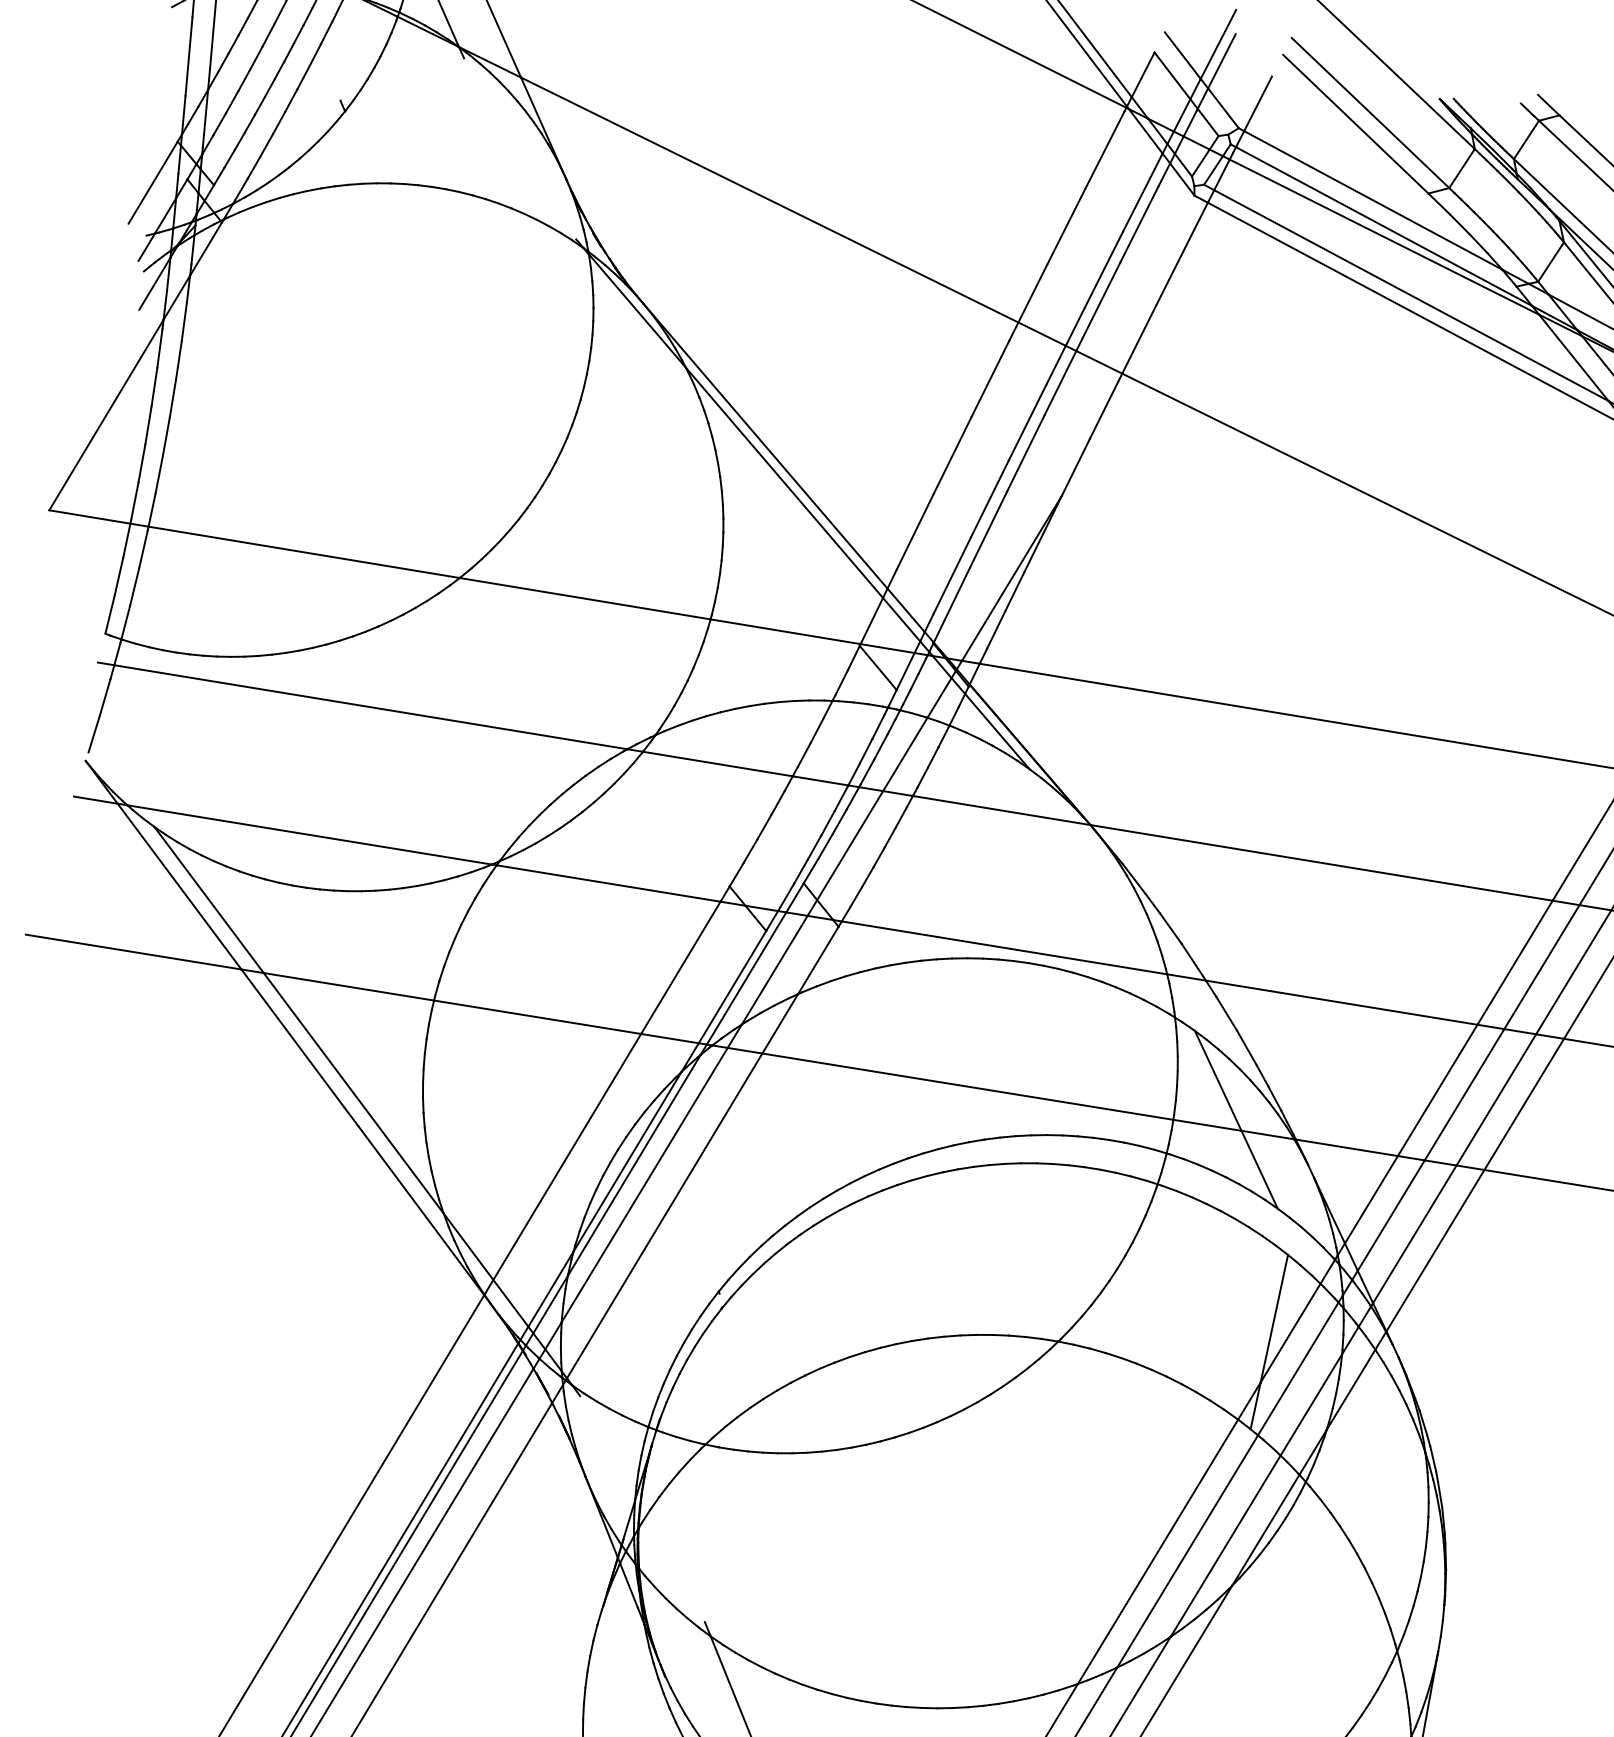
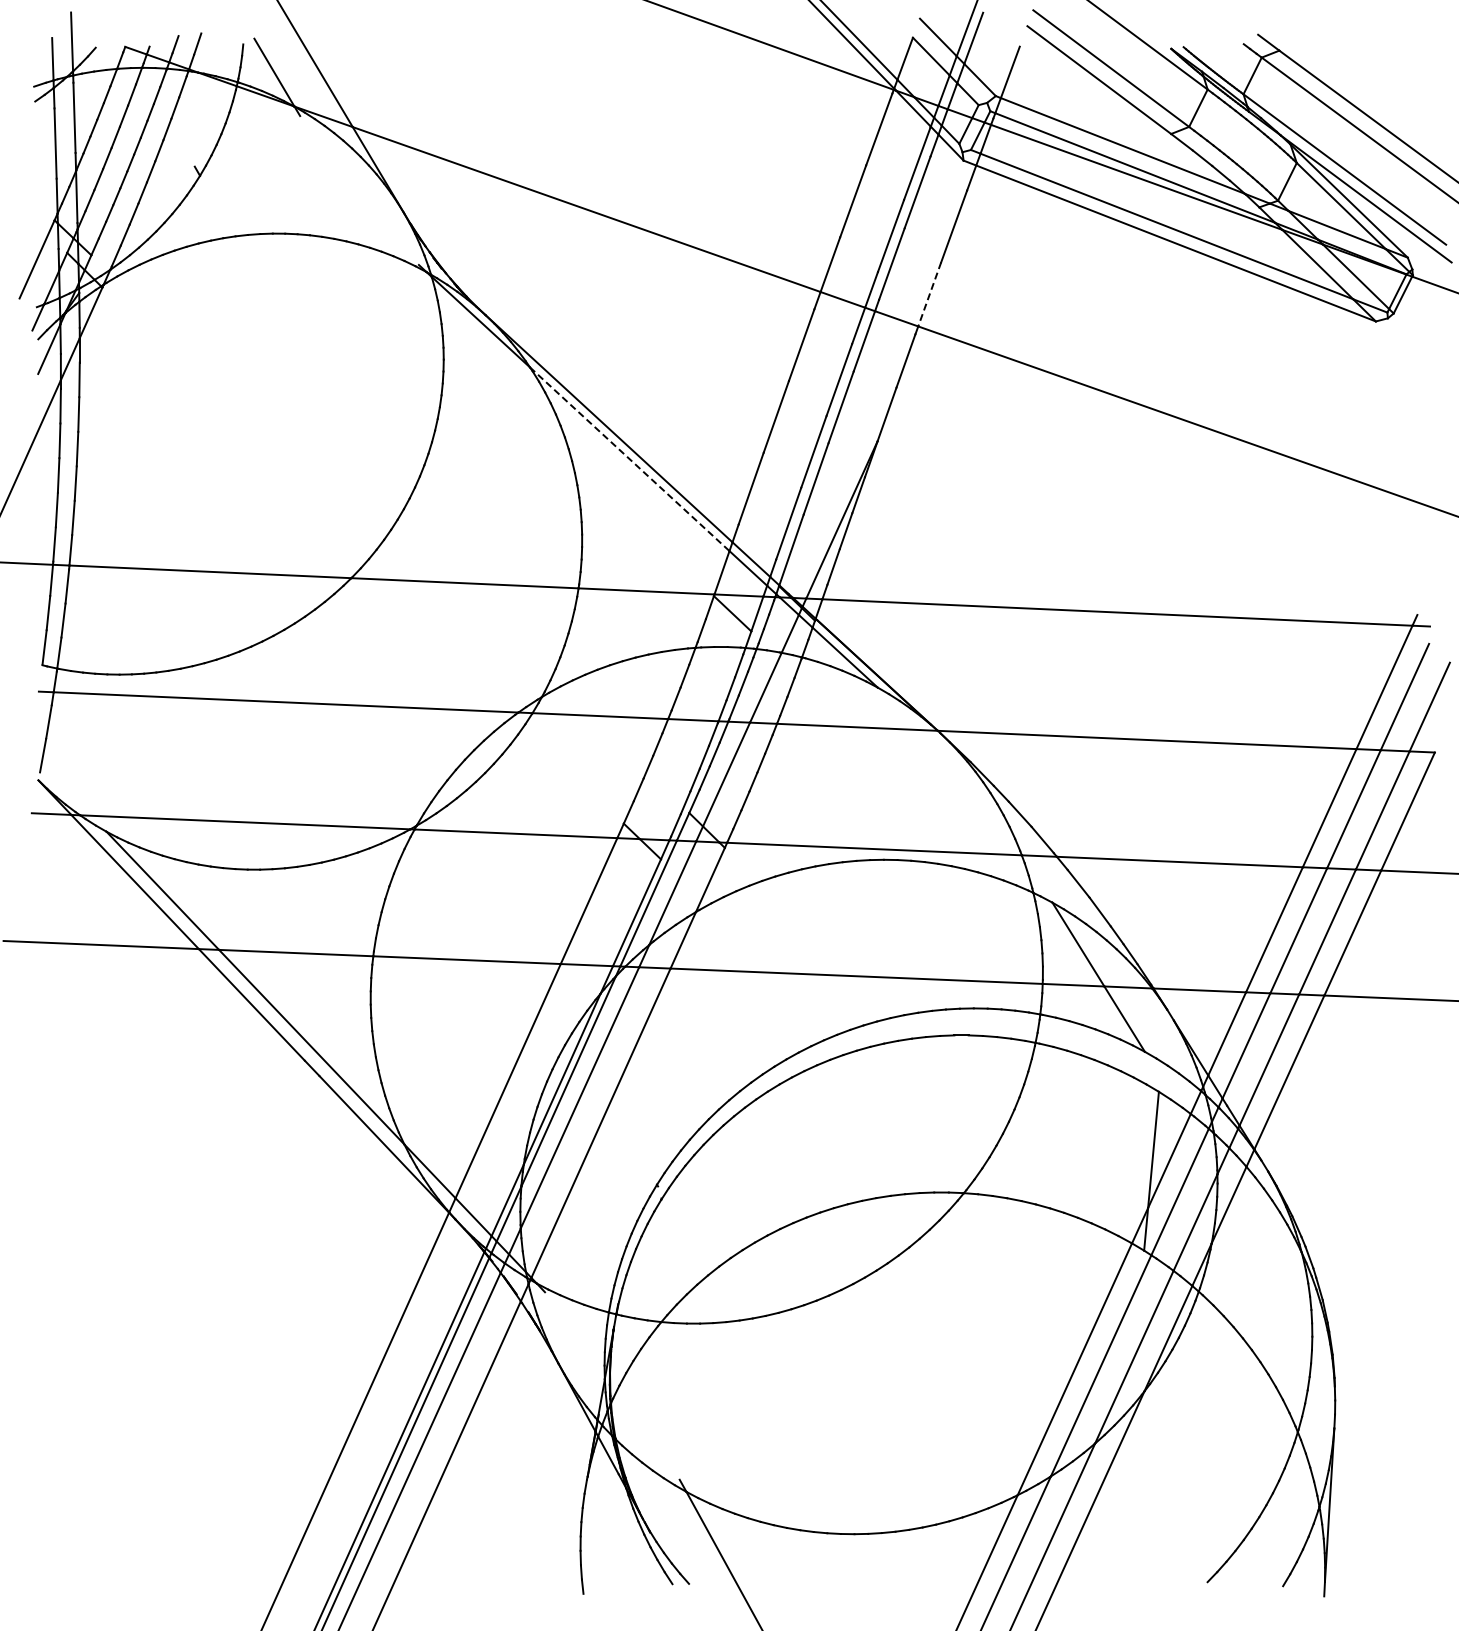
line: (1138, 339) -> (929, 294), solid -> dashed
line: (784, 483) -> (629, 459), solid -> dashed

